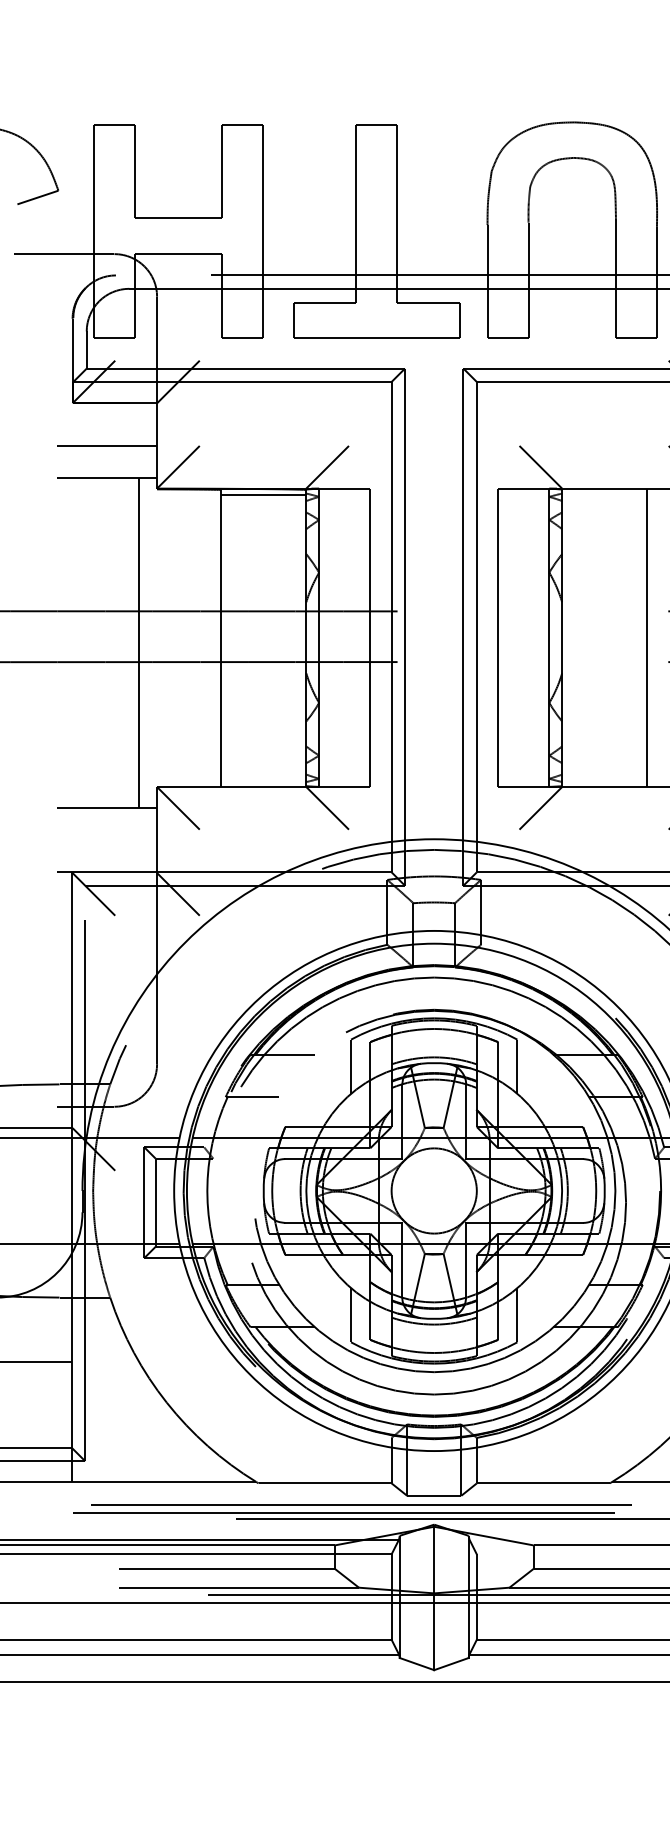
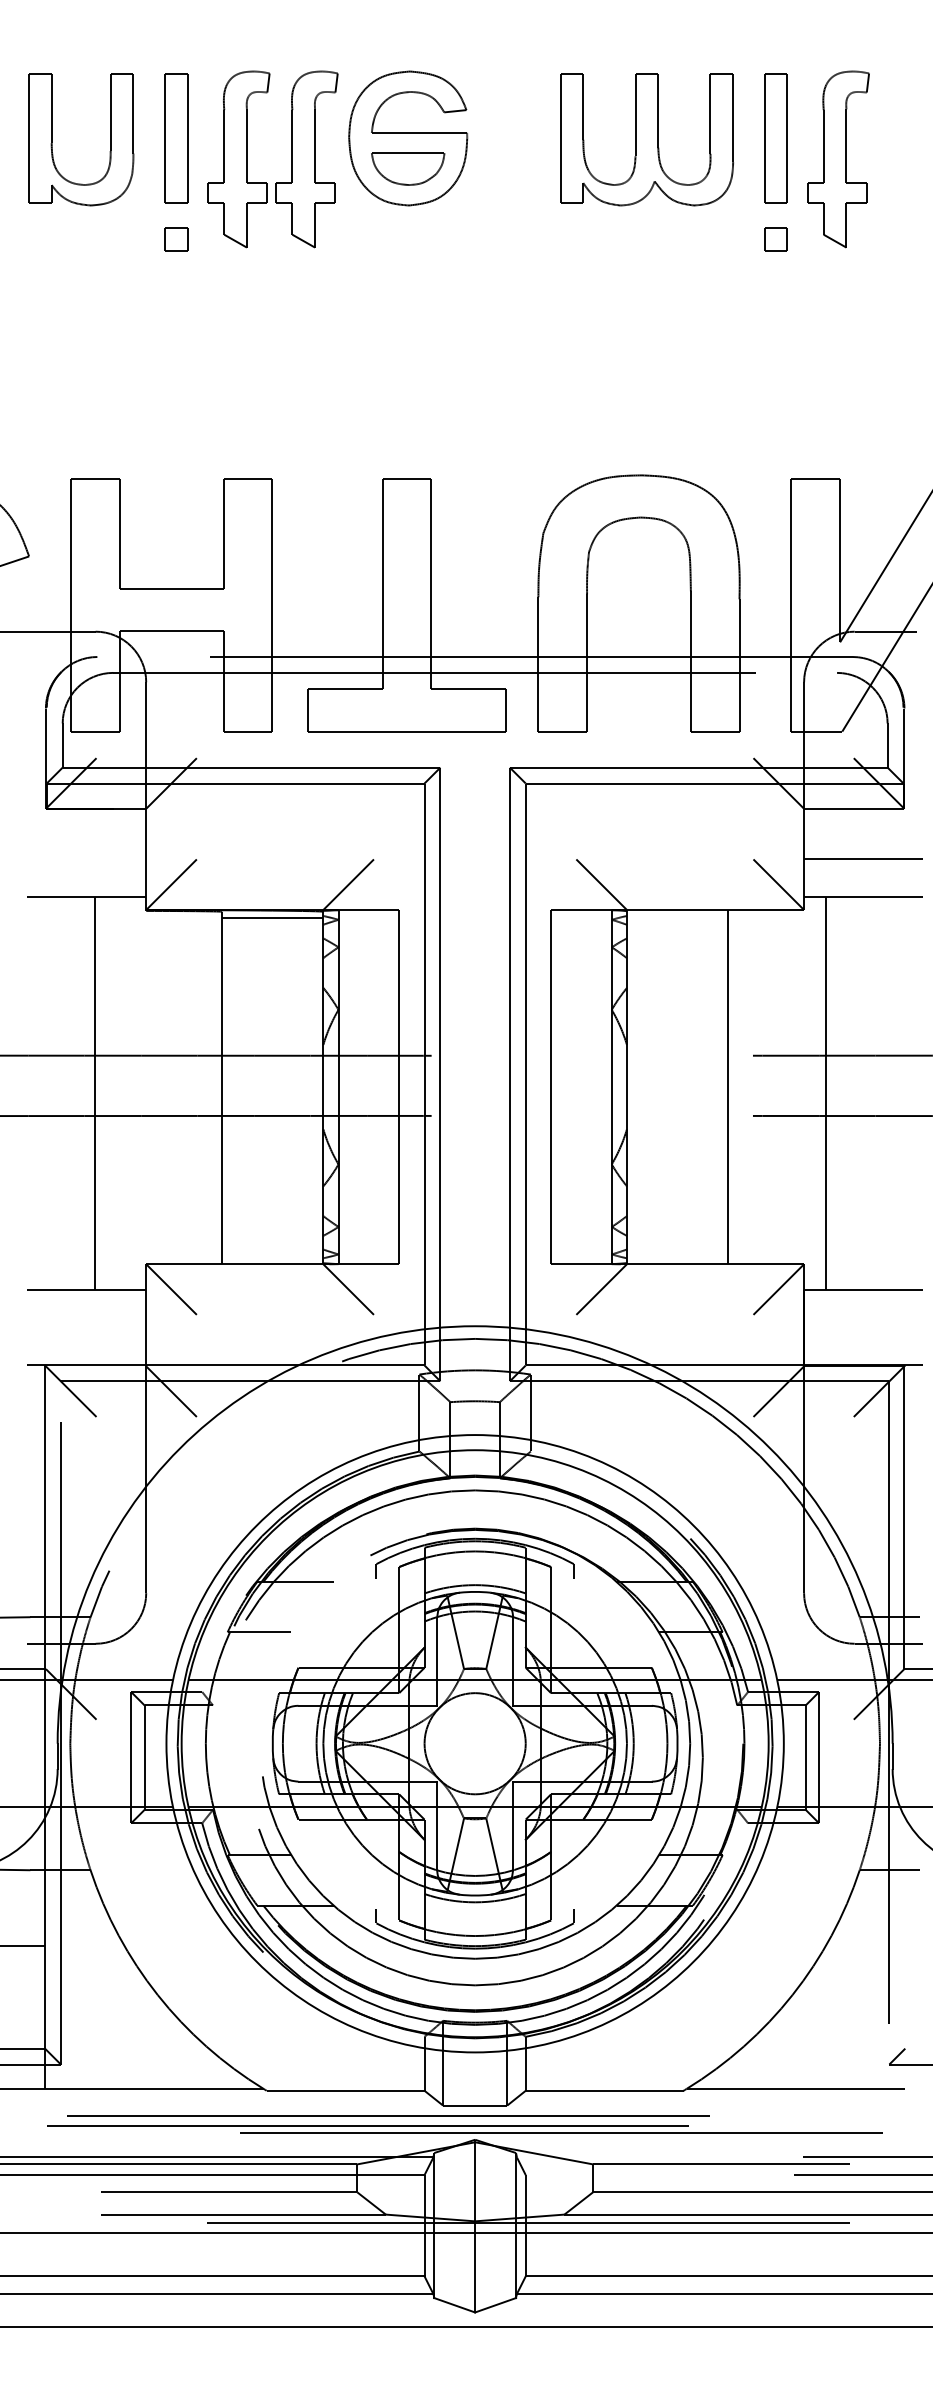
line: (106, 446) -> (86, 859), removed
line: (138, 643) -> (94, 1093), moved
line: (351, 1072) -> (376, 1603), removed
line: (517, 1072) -> (573, 1603), removed
line: (351, 1308) -> (376, 1883), removed
line: (517, 1308) -> (573, 1883), removed

